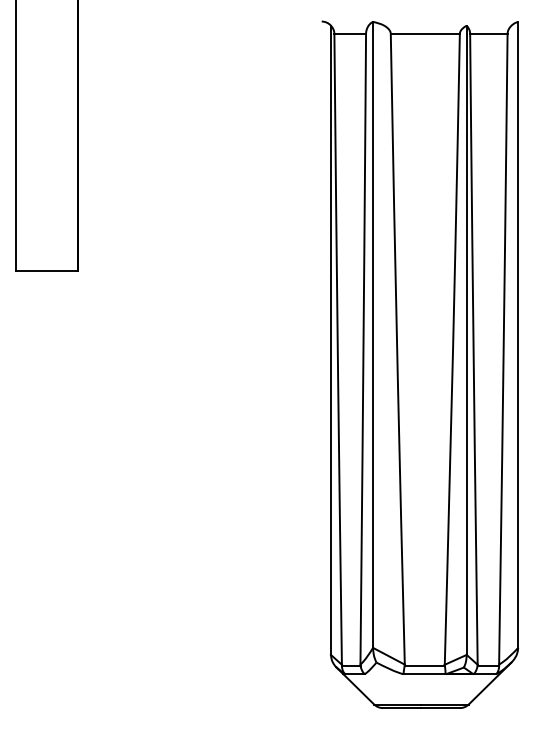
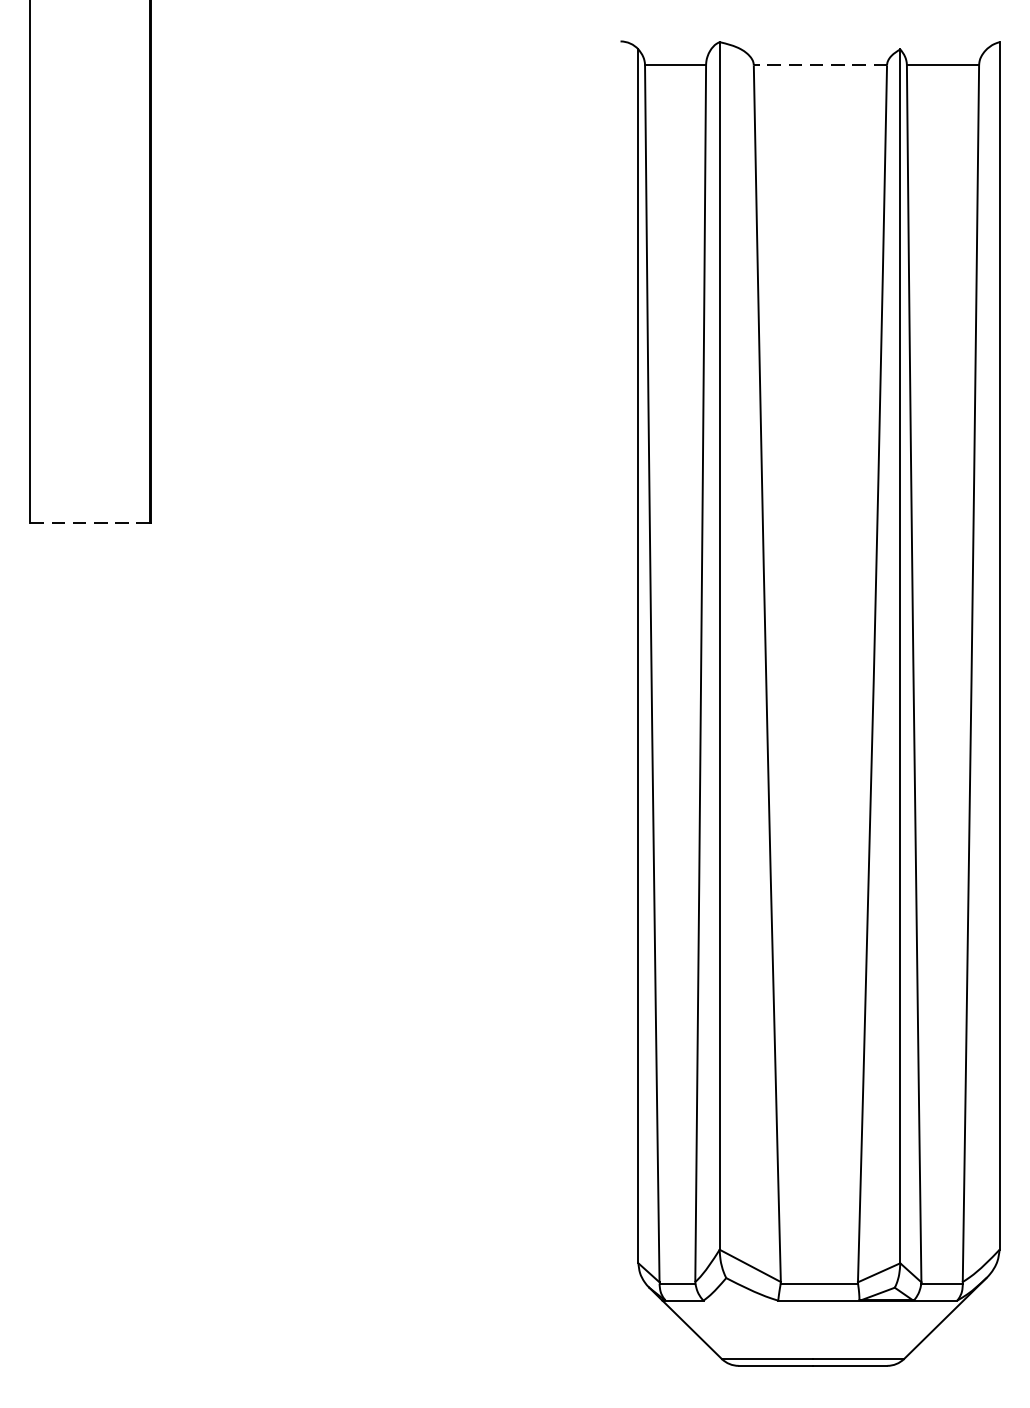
line: (425, 33) -> (820, 64), solid -> dashed
line: (46, 271) -> (89, 523), solid -> dashed

